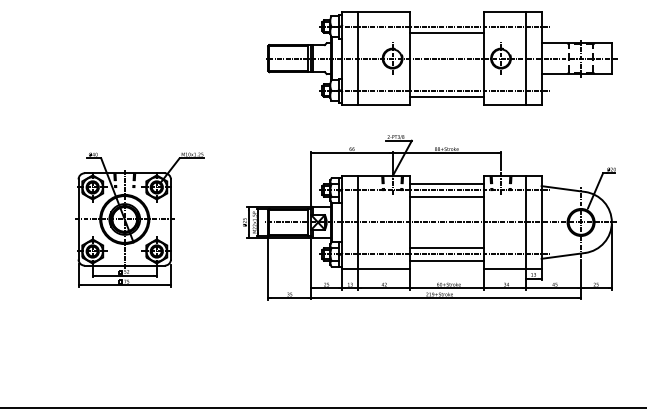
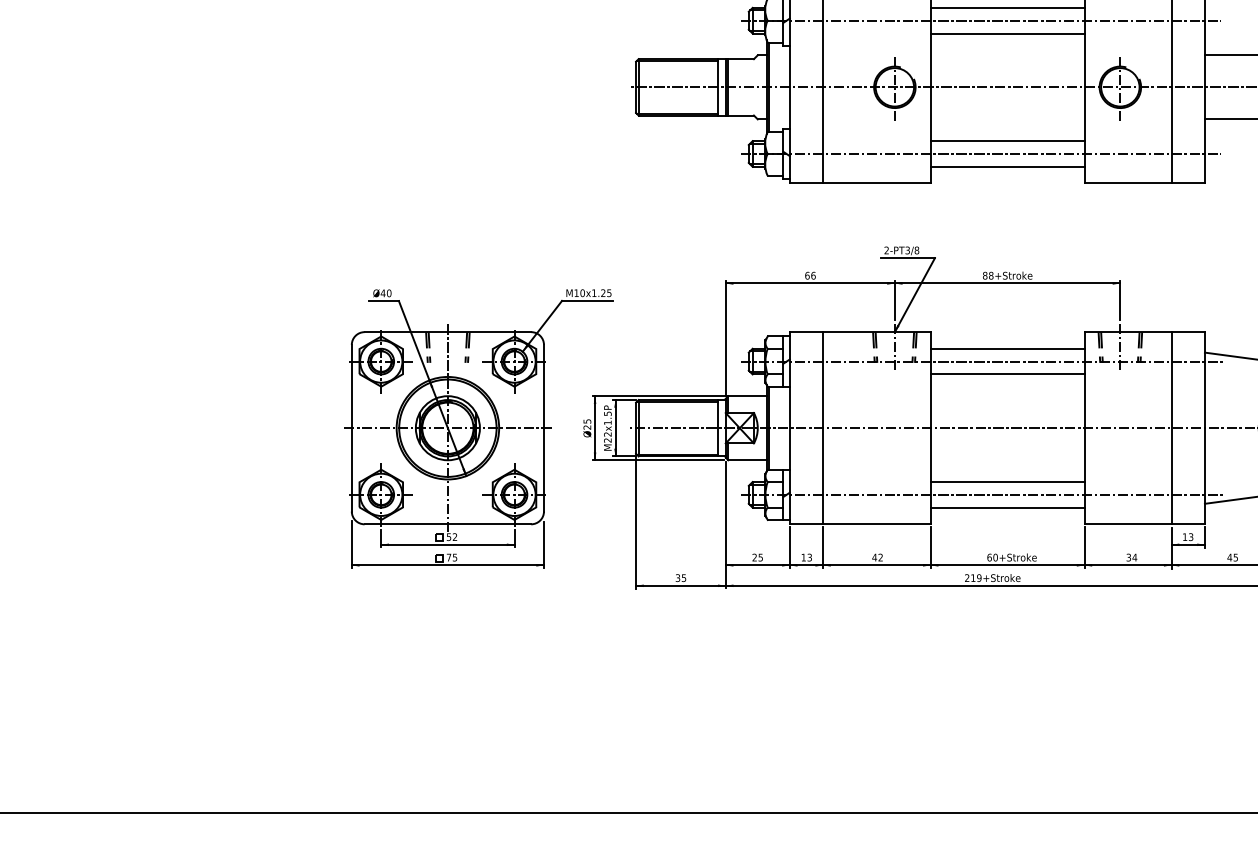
line: (446, 20) -> (1006, 8), added
line: (446, 84) -> (1006, 141), added
part: (139, 219) -> (478, 428), moved

